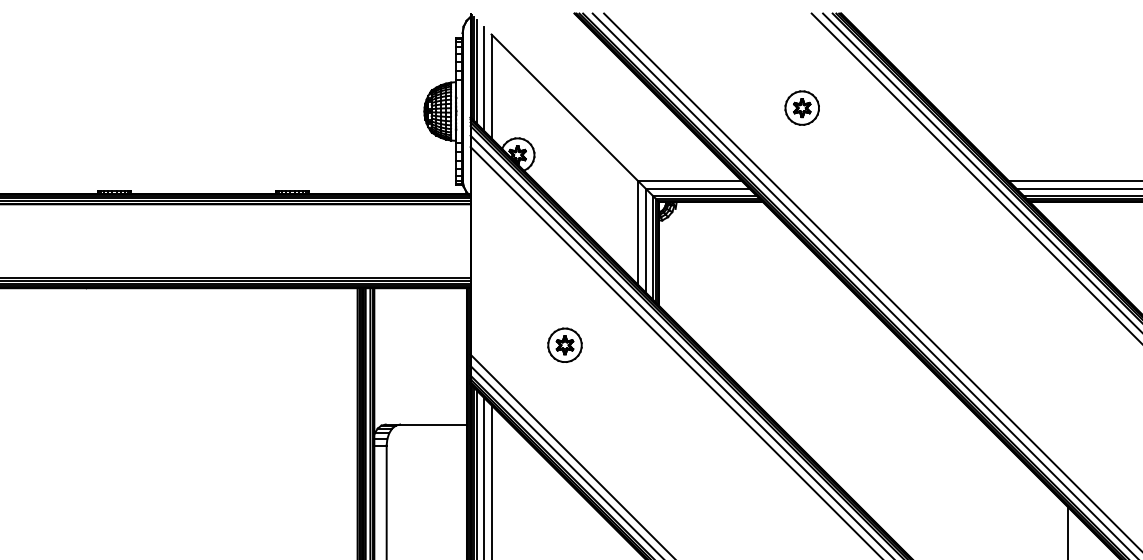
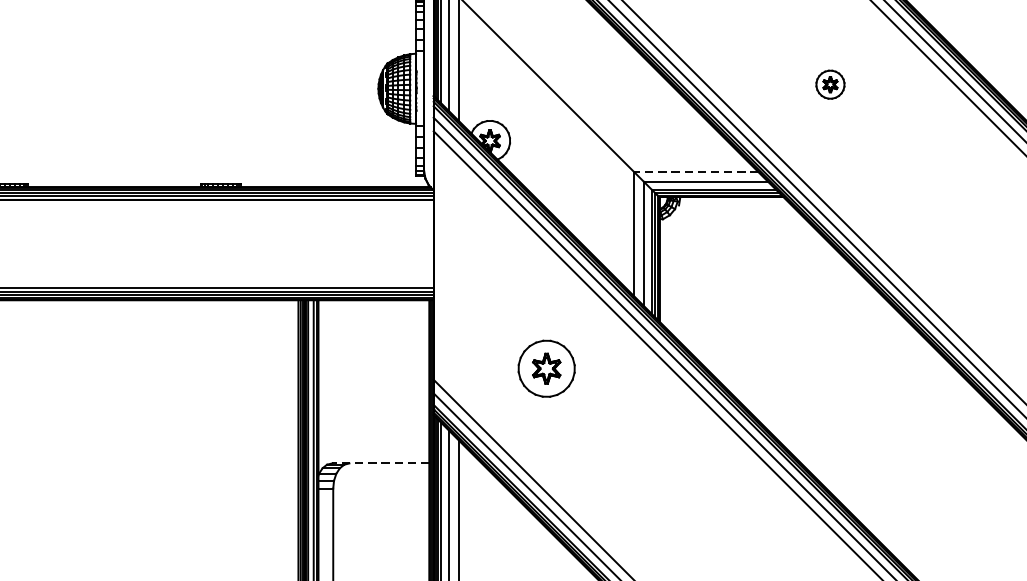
part: (801, 107) -> (829, 84), size x0.7
line: (690, 181) -> (696, 172), solid -> dashed
part: (564, 344) -> (546, 367), size x1.4
line: (426, 424) -> (380, 463), solid -> dashed

